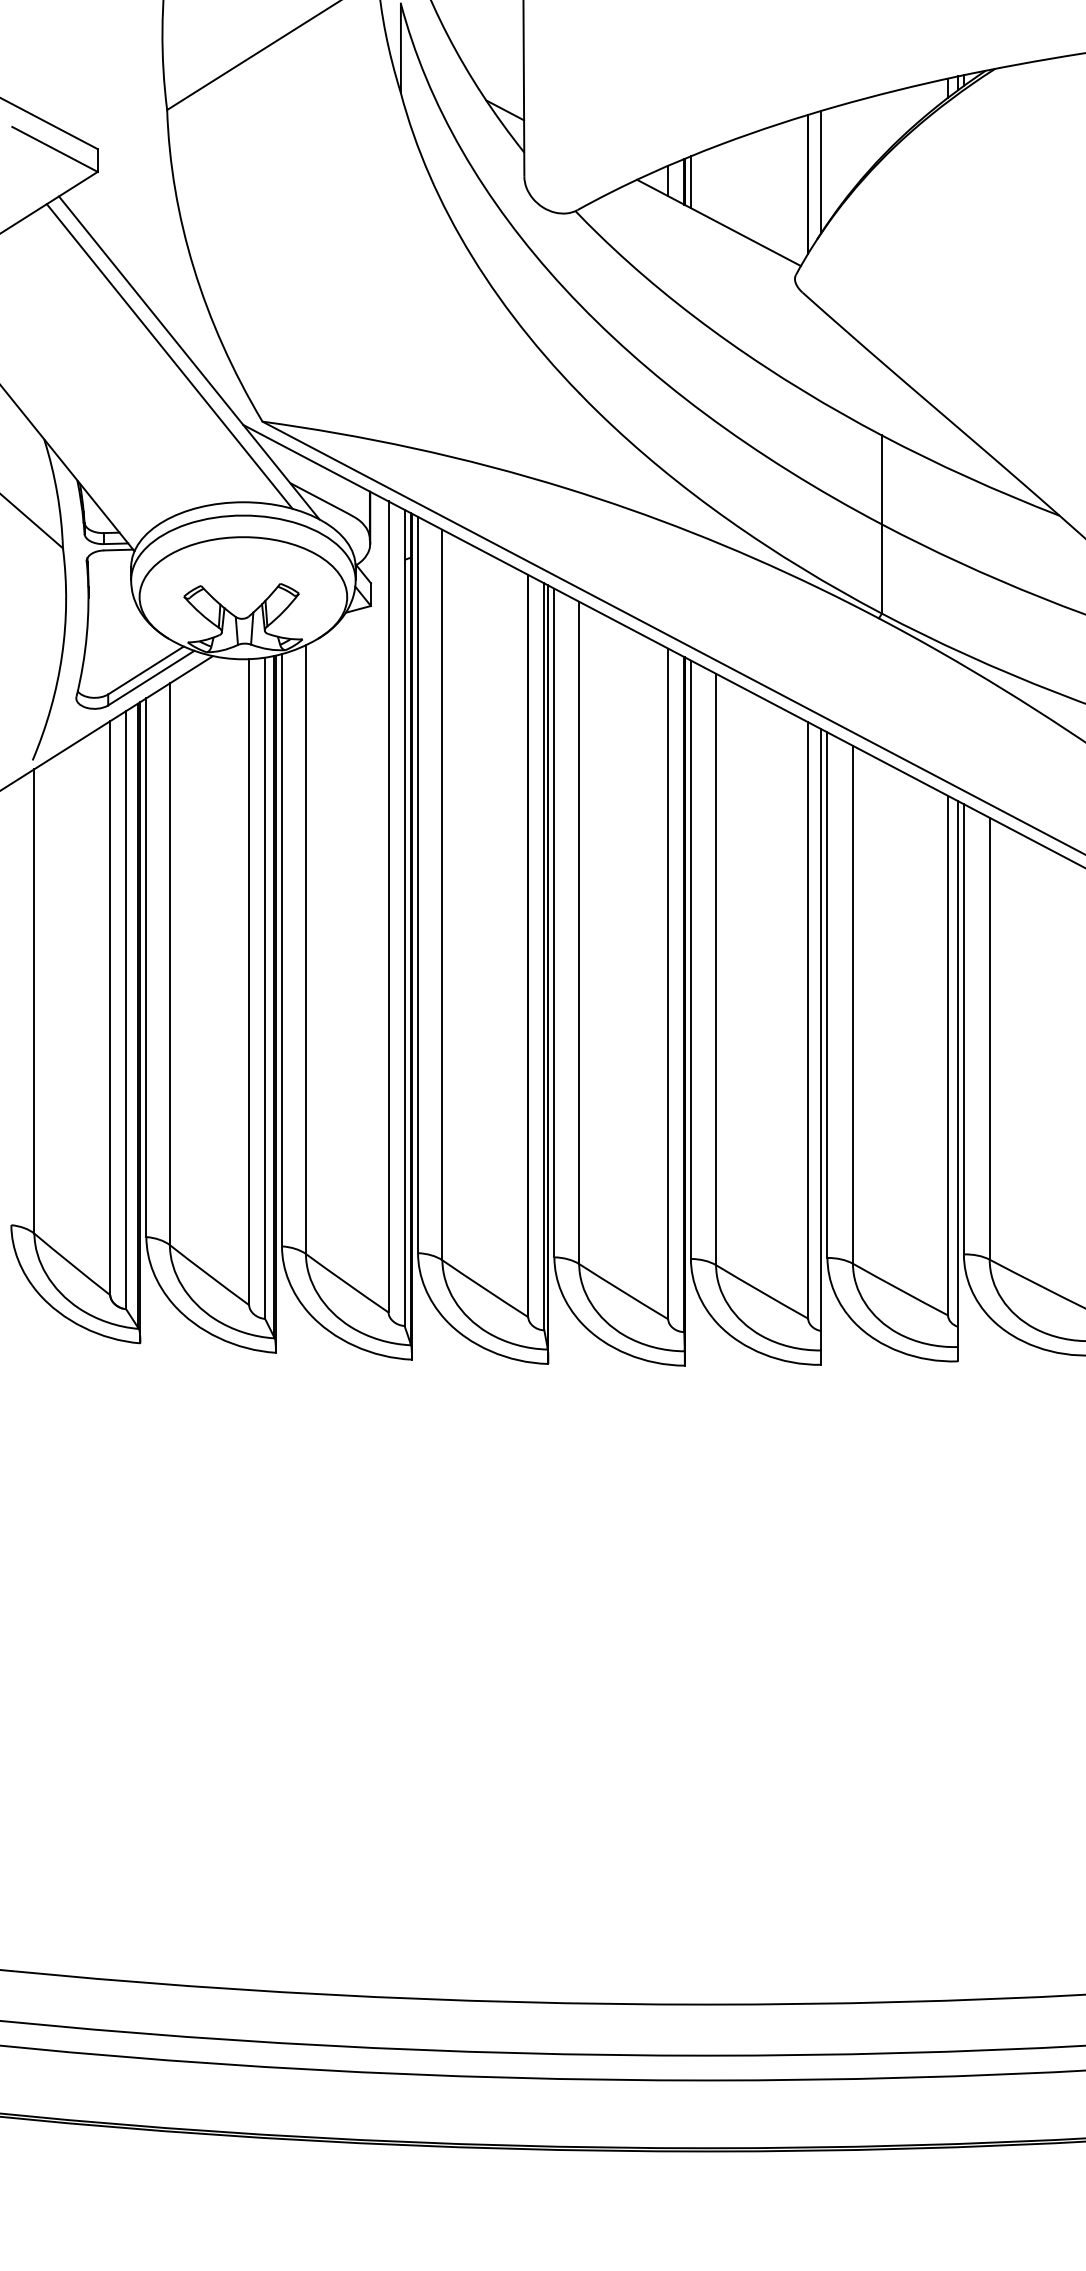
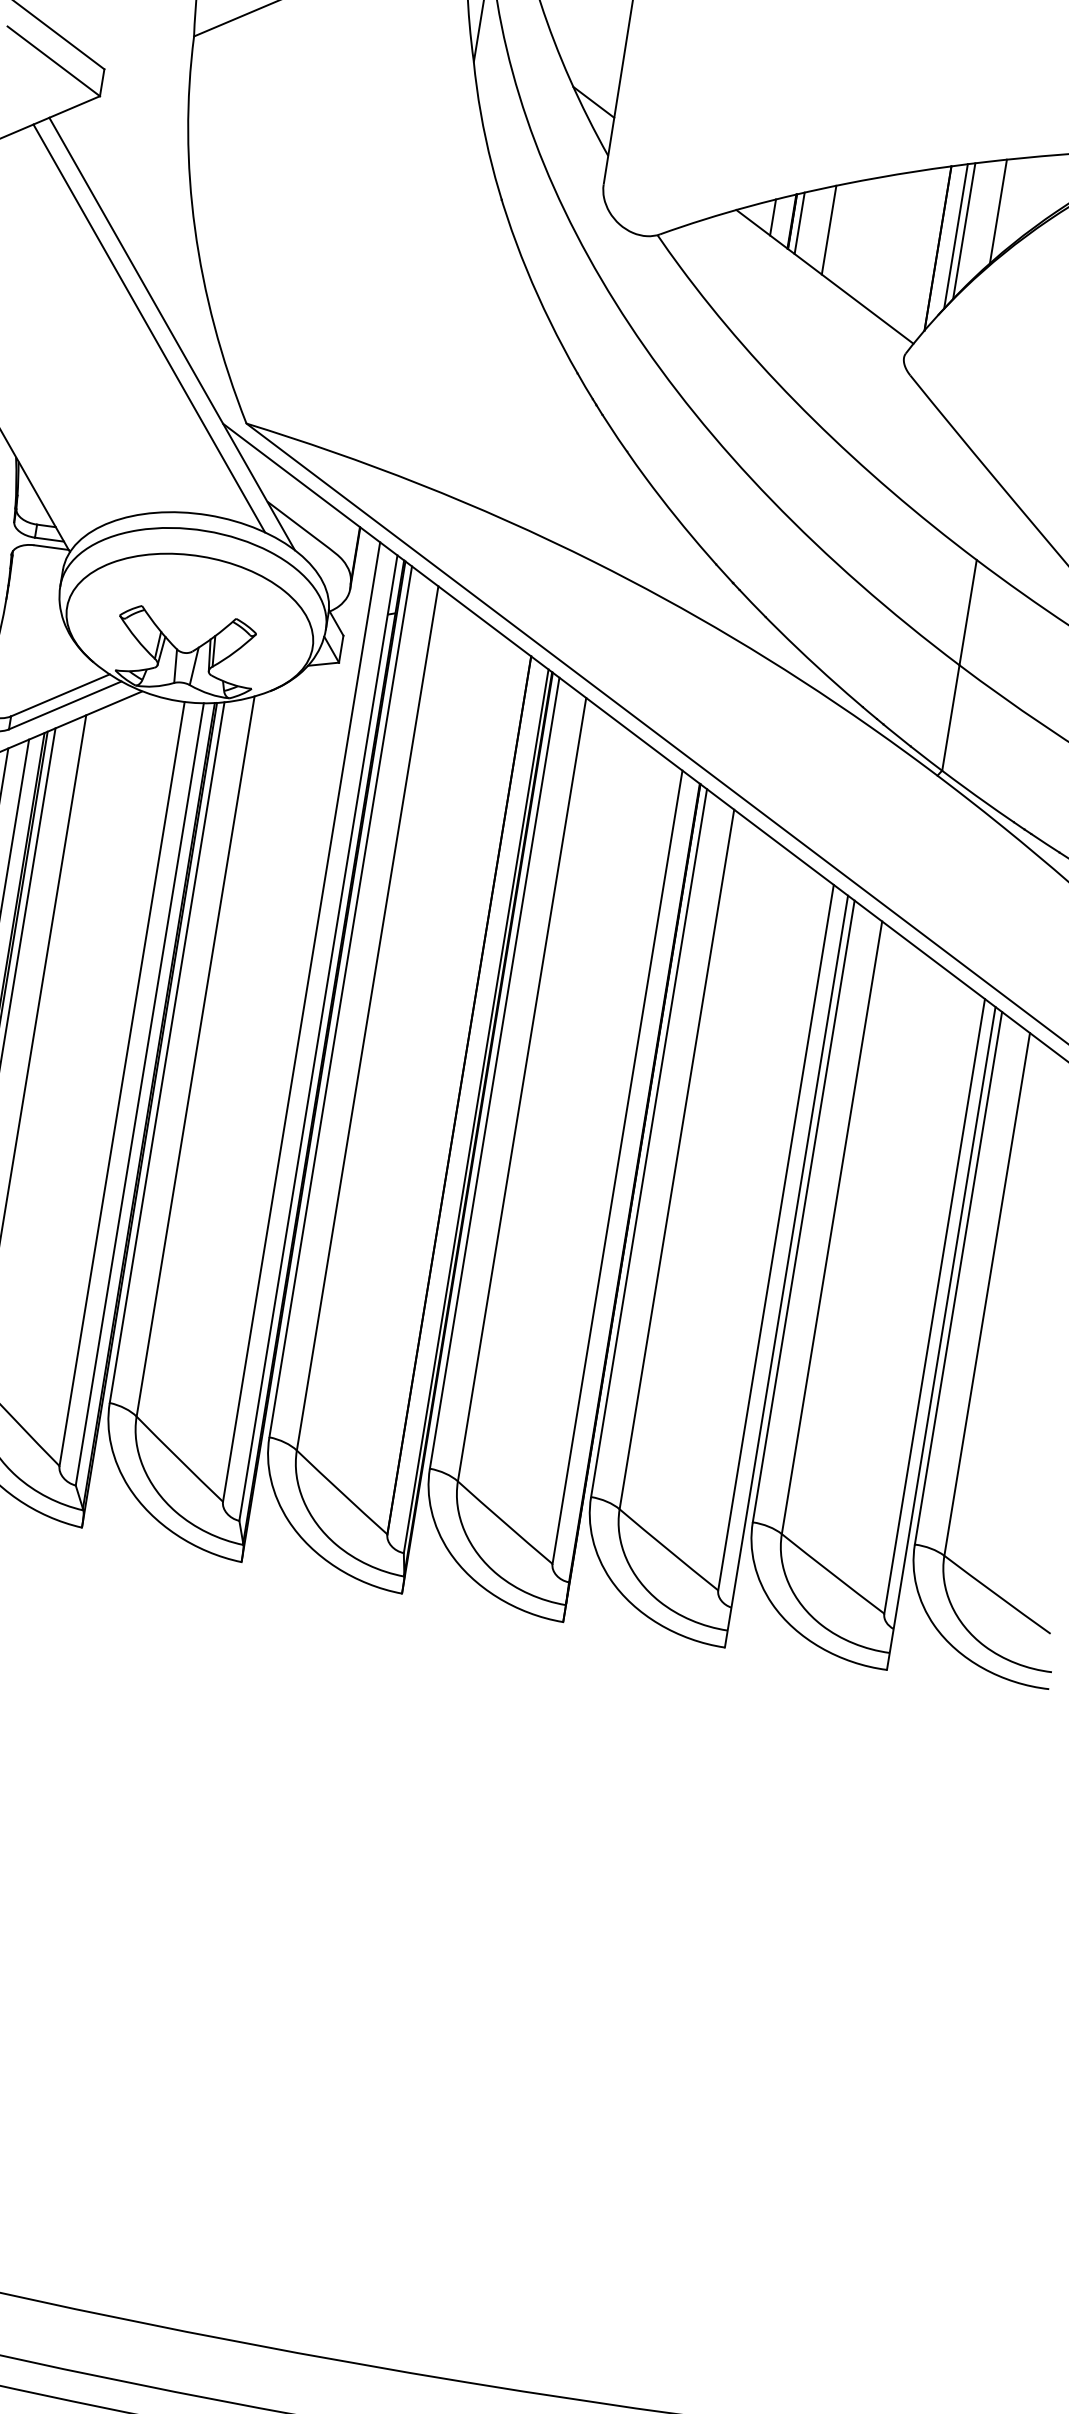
line: (852, 145) -> (997, 211), added
line: (827, 166) -> (964, 231), added
line: (716, 183) -> (829, 229), added

